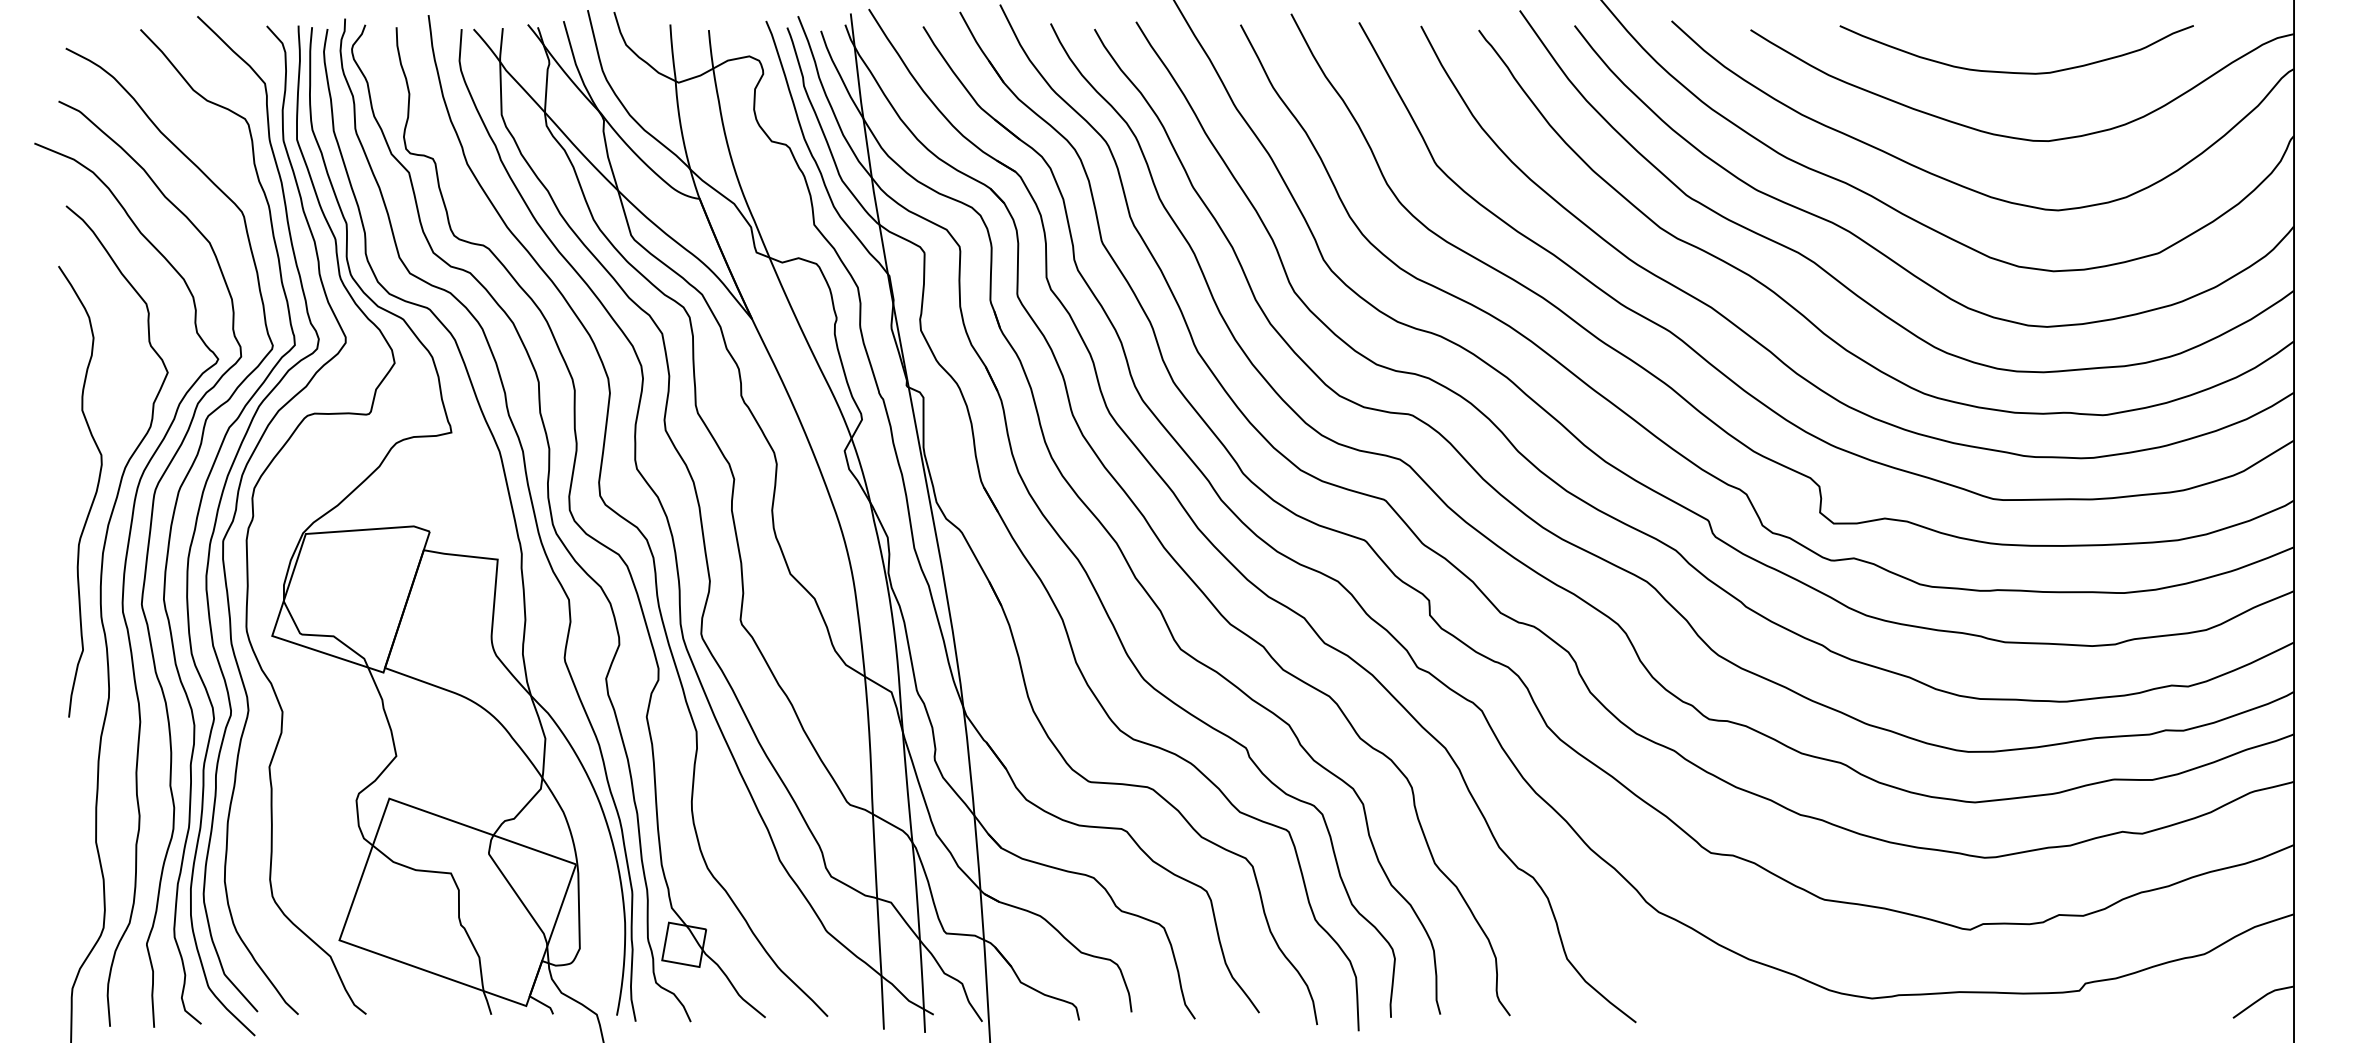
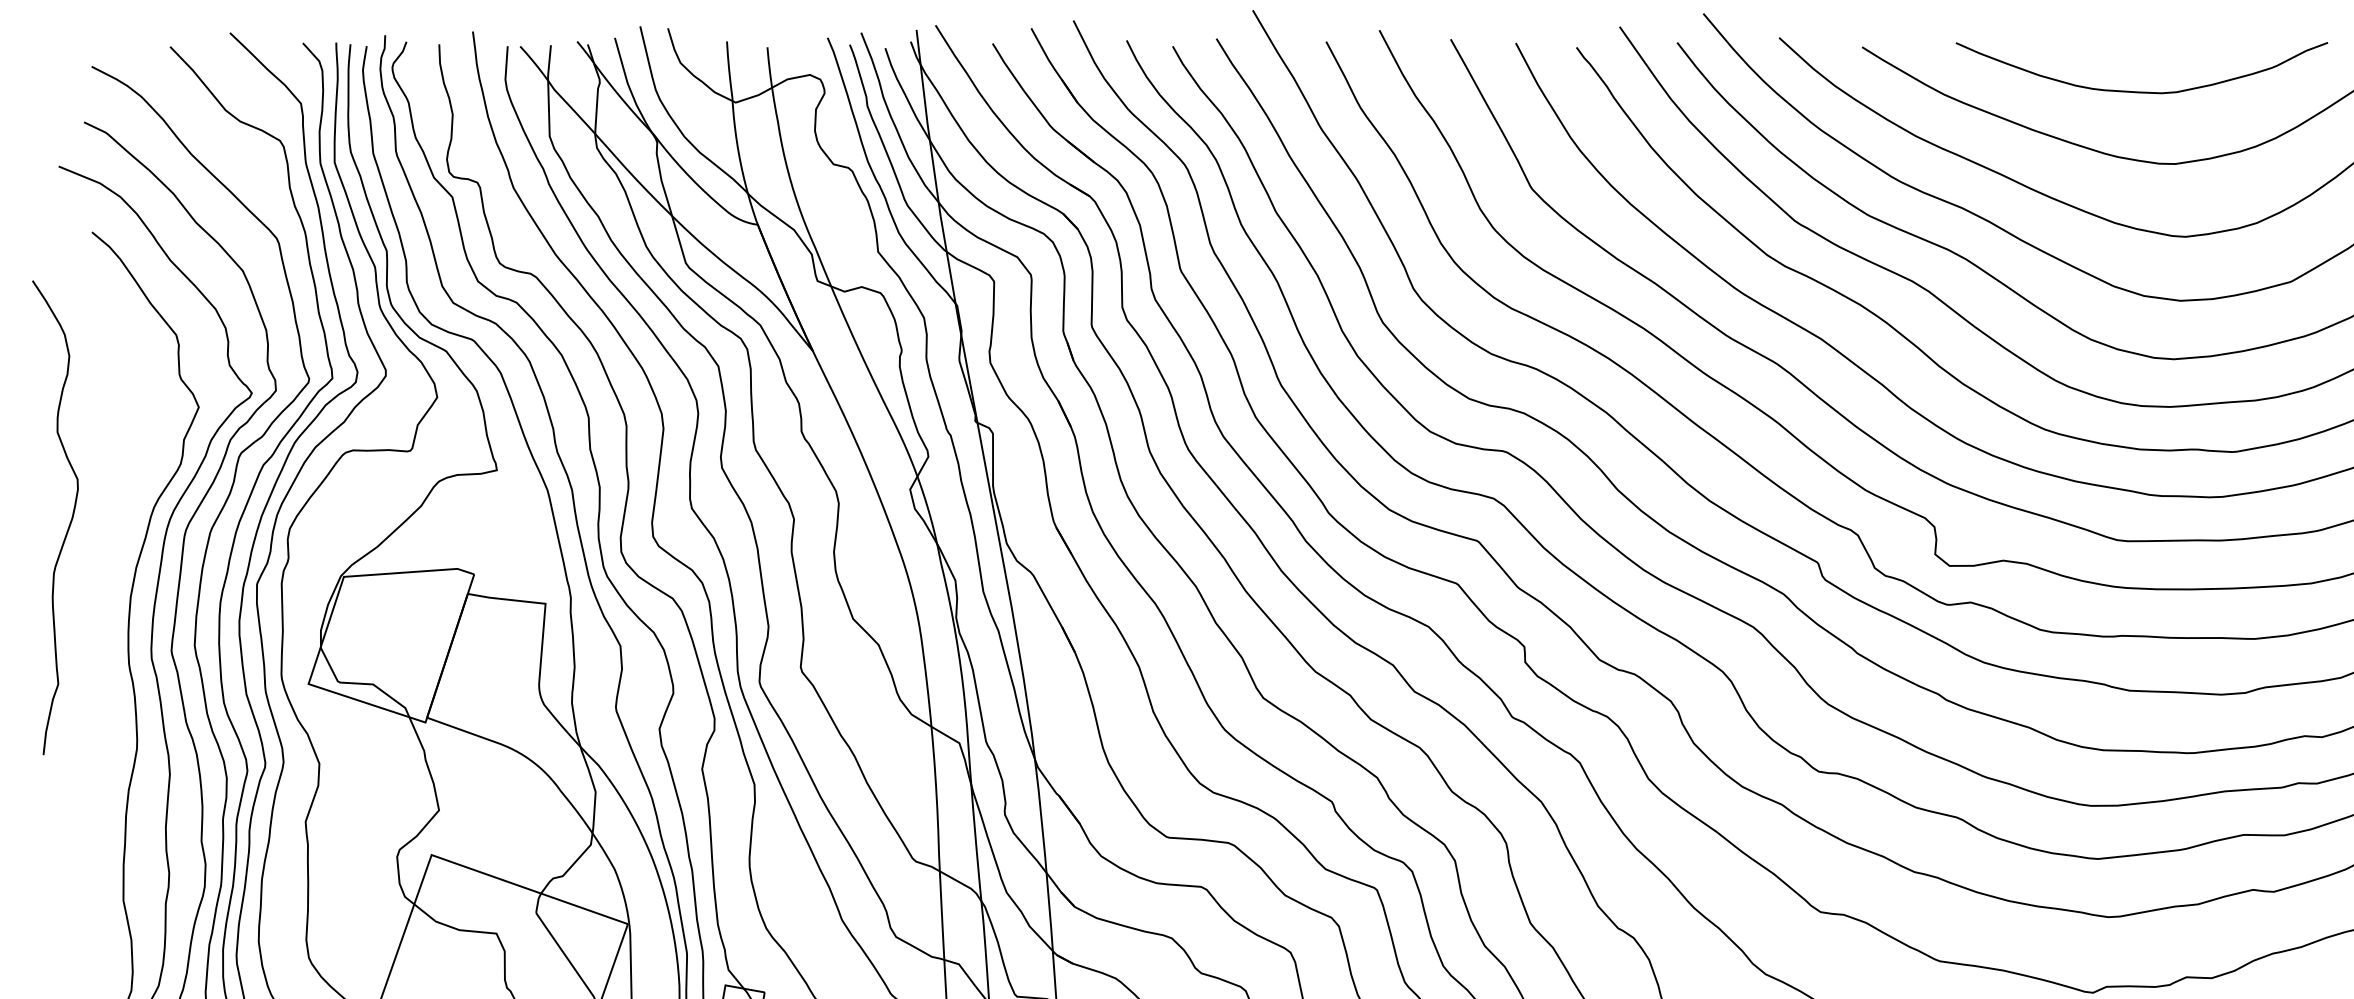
curve: (94, 494) -> (70, 520), moved

